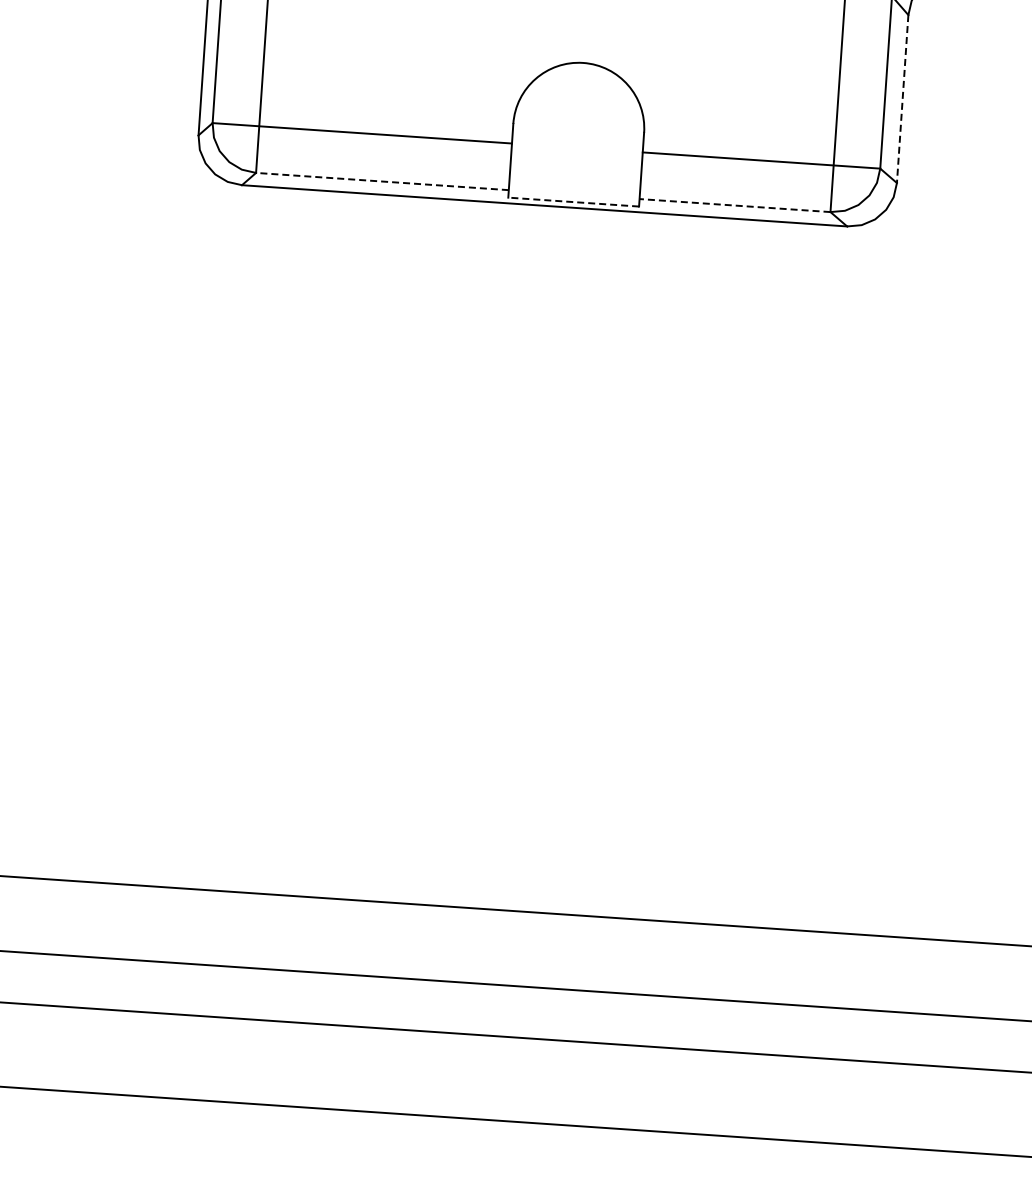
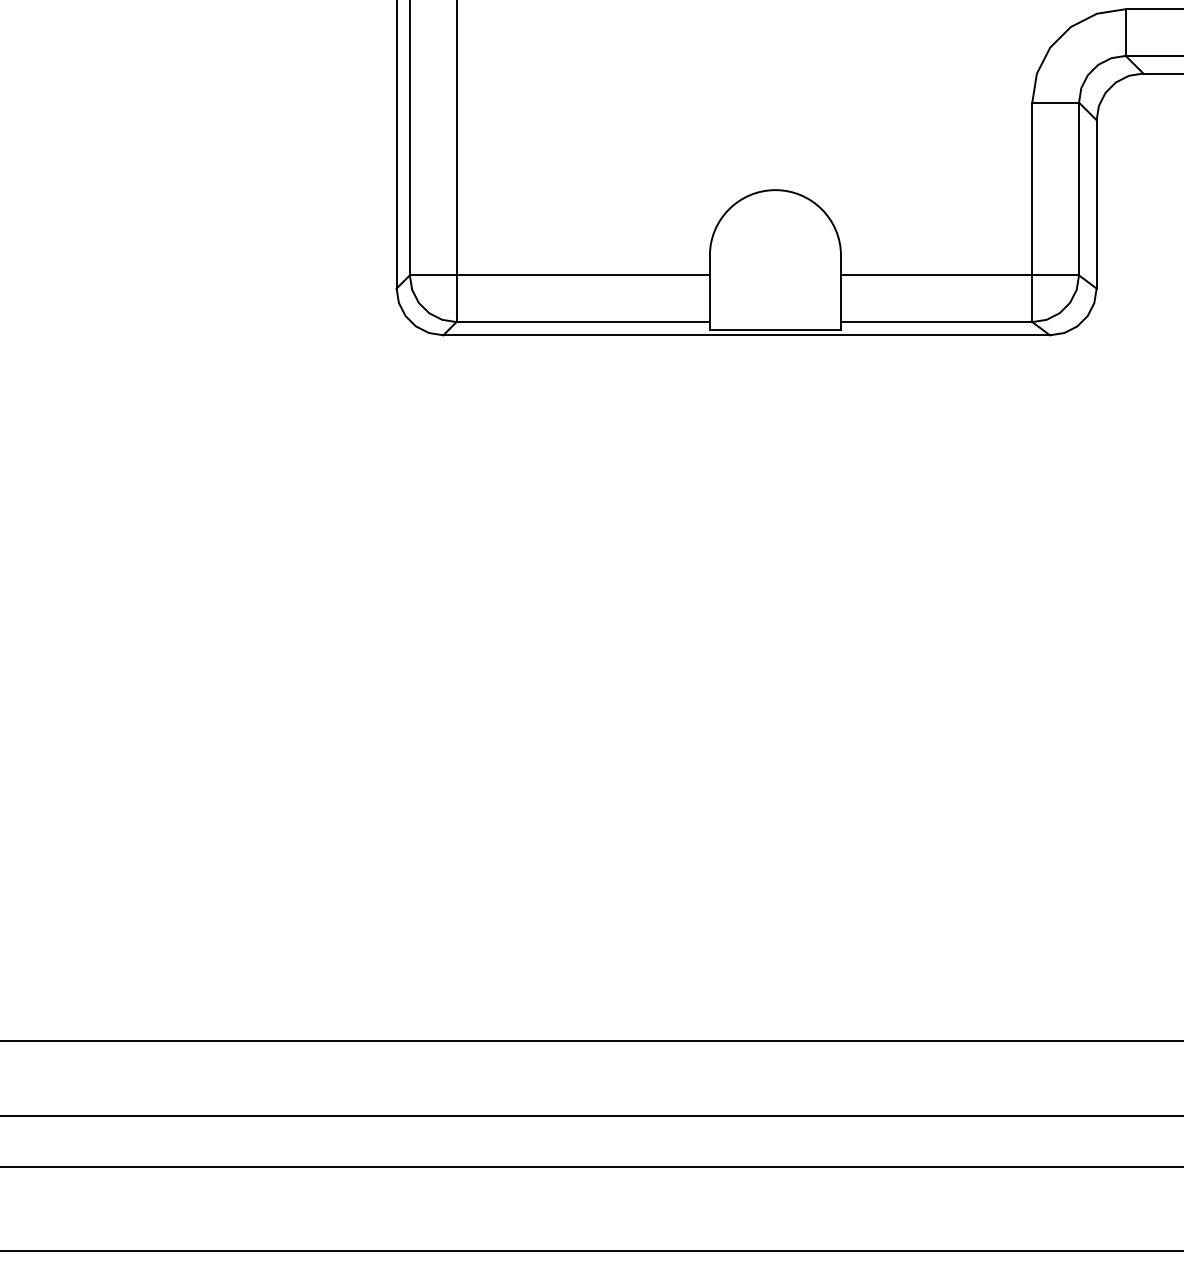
line: (902, 99) -> (1096, 204), dashed -> solid
line: (382, 181) -> (583, 322), dashed -> solid
line: (573, 201) -> (775, 329), dashed -> solid
line: (734, 205) -> (936, 322), dashed -> solid

